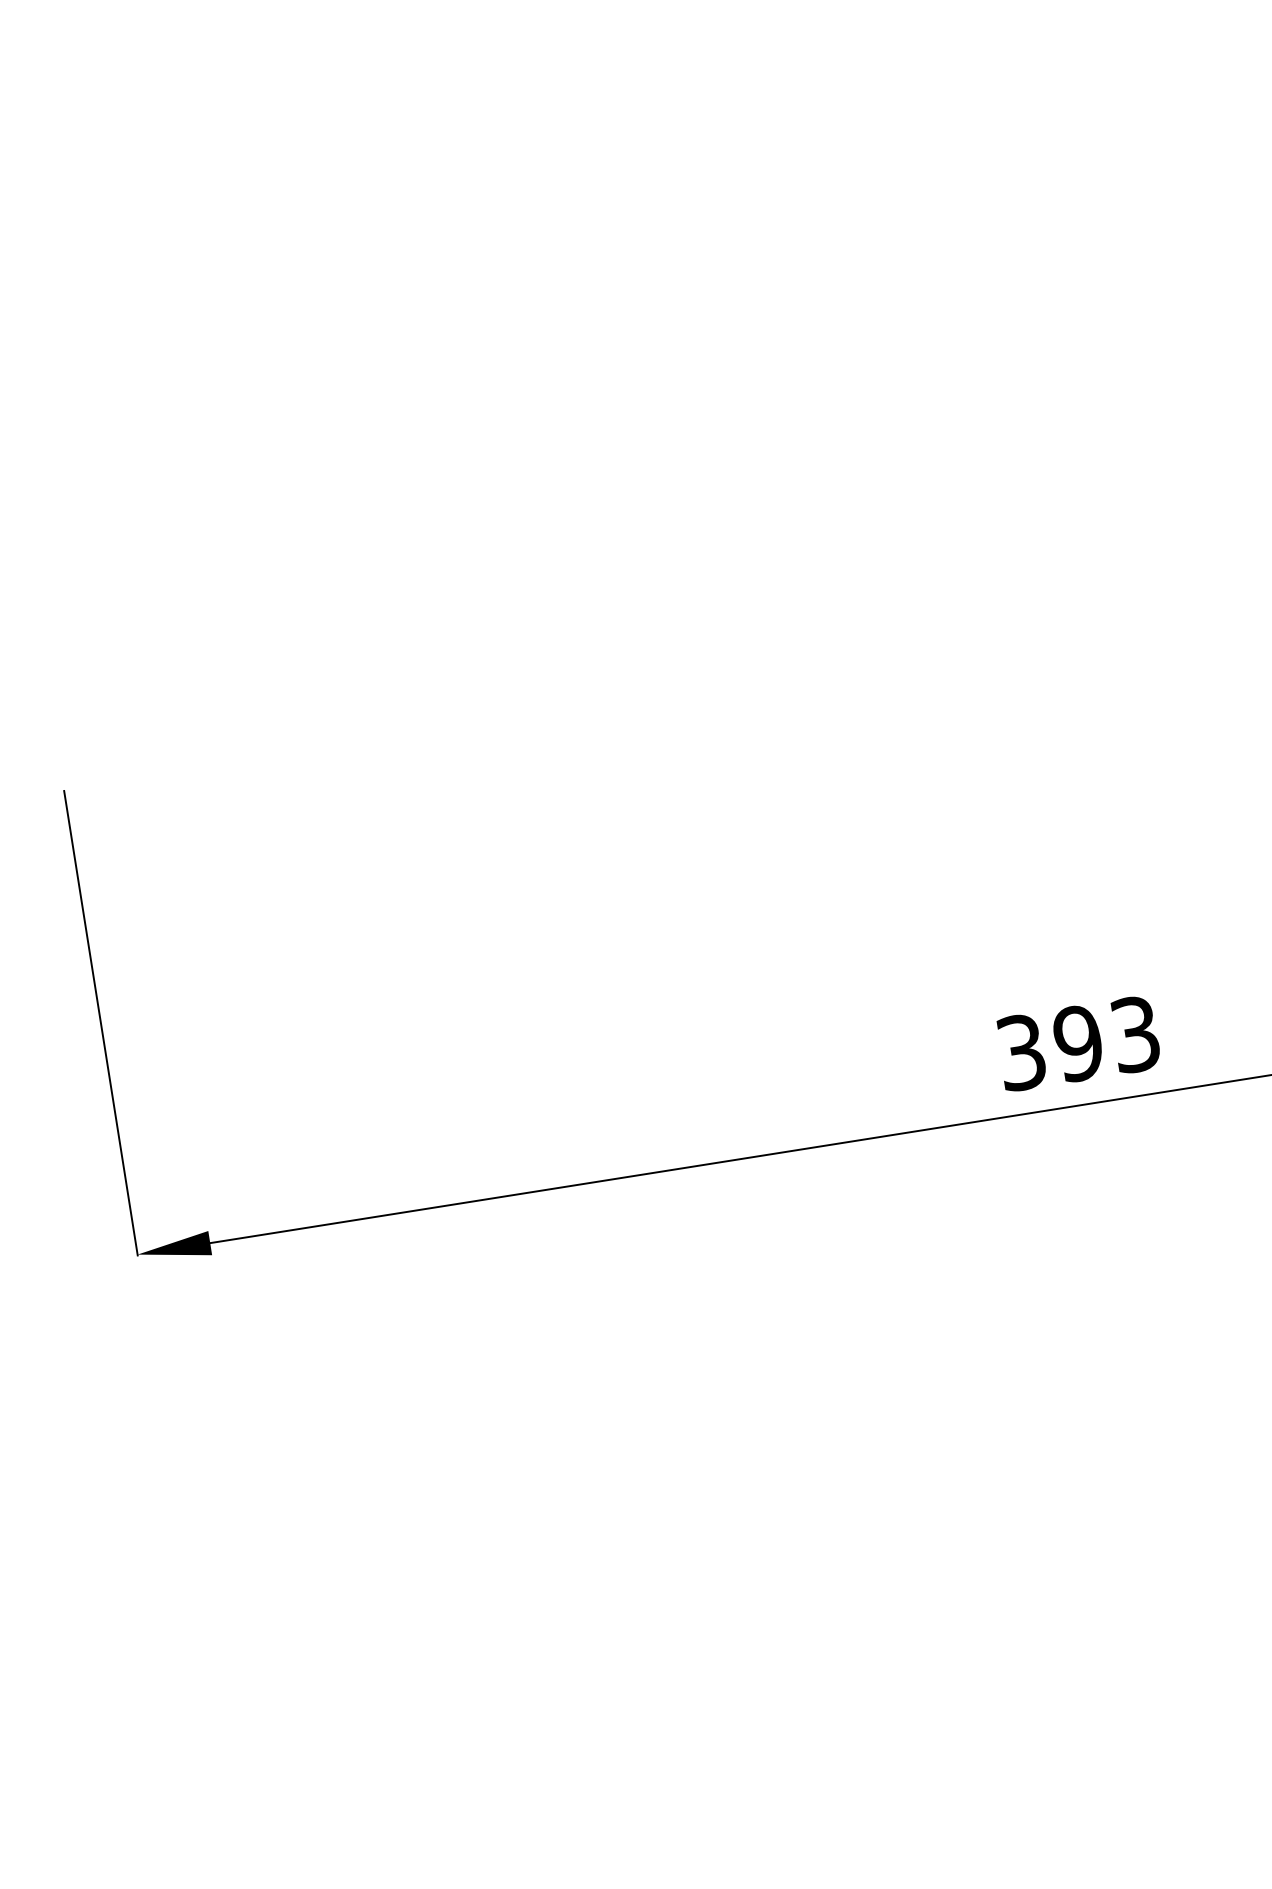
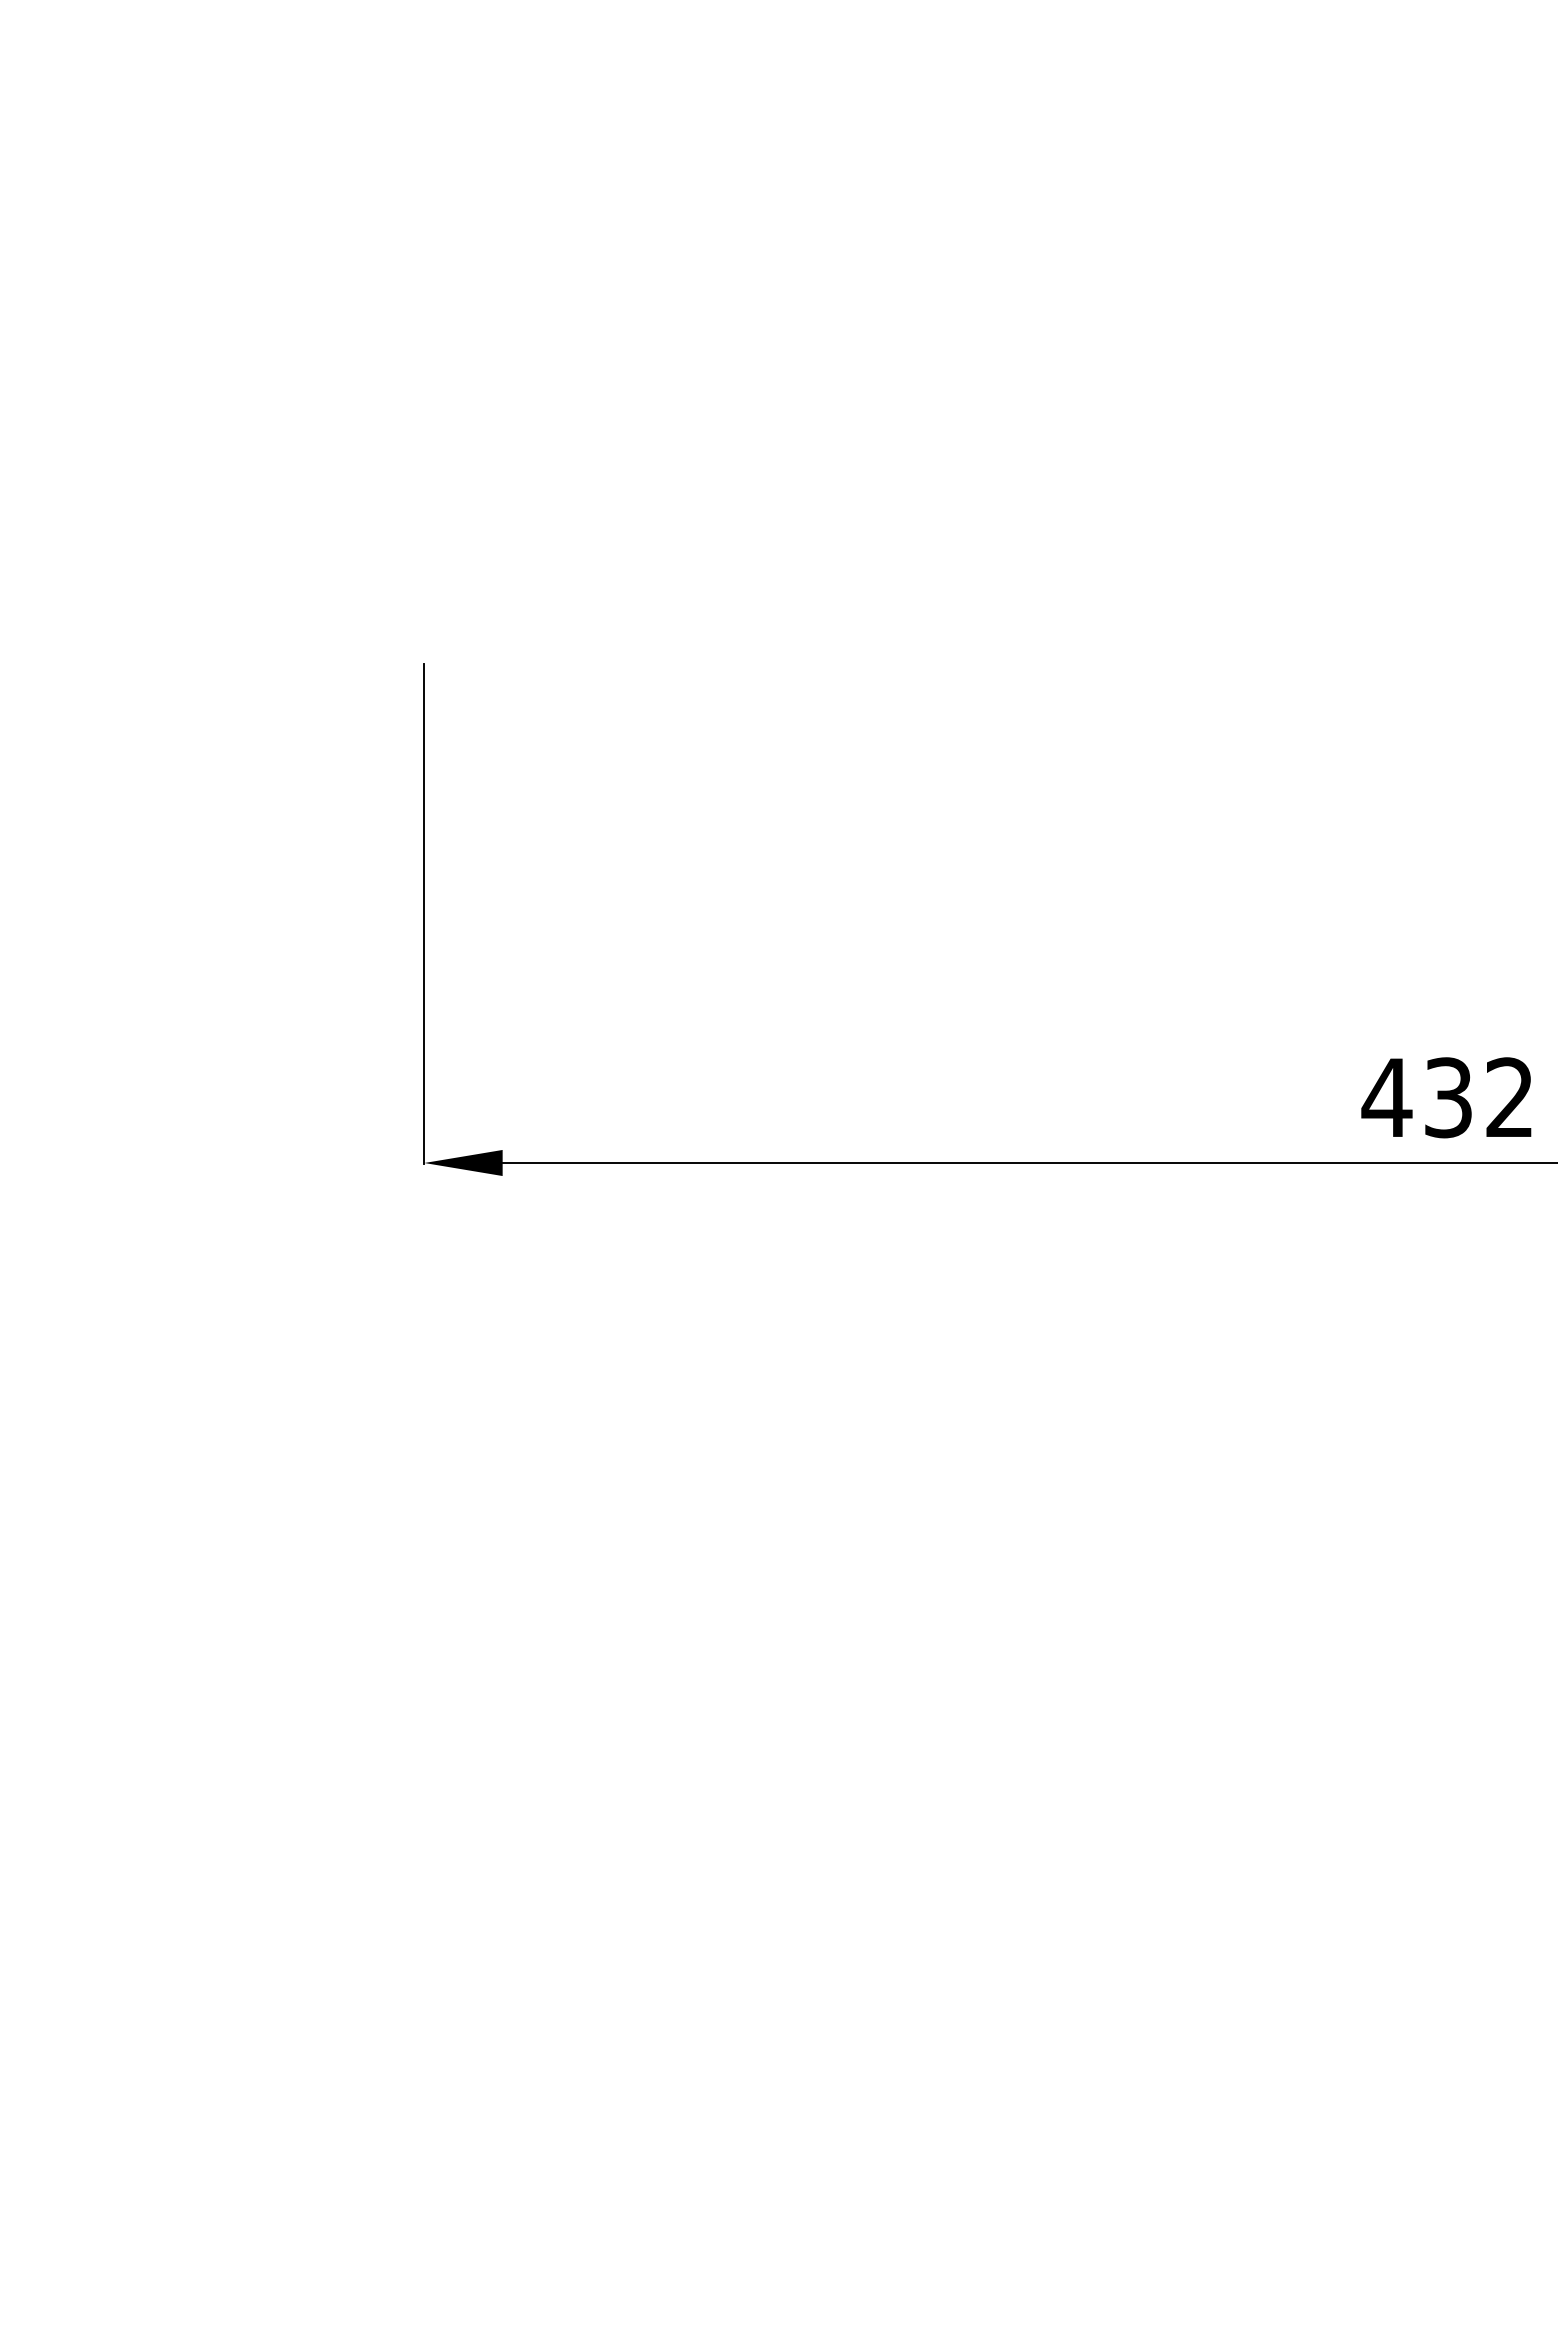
text: (1077, 1043) -> (1447, 1097), 393 -> 432

